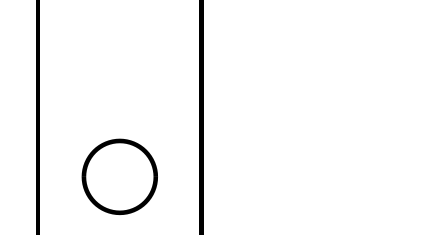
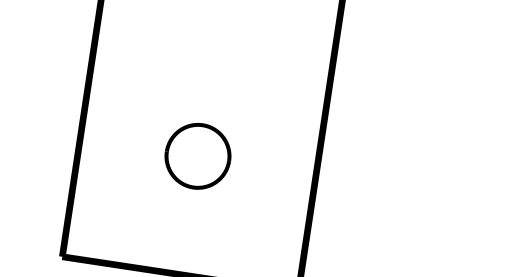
part: (119, 176) -> (197, 155), size x0.6

